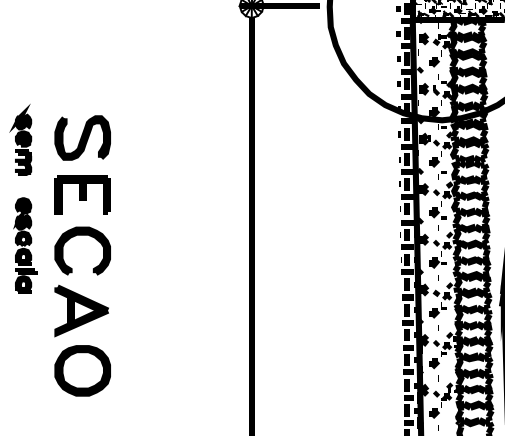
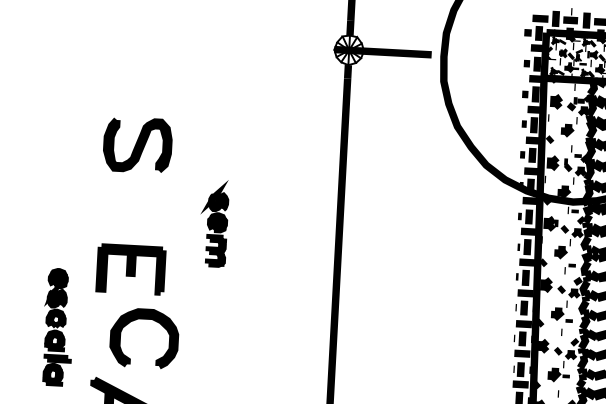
part: (82, 137) -> (137, 144), moved
part: (20, 139) -> (213, 223), moved
part: (82, 235) -> (145, 319), moved

